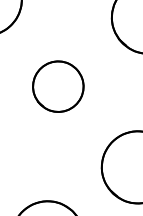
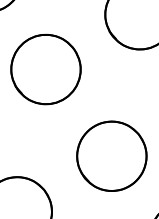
part: (57, 86) -> (45, 69), size x1.43

